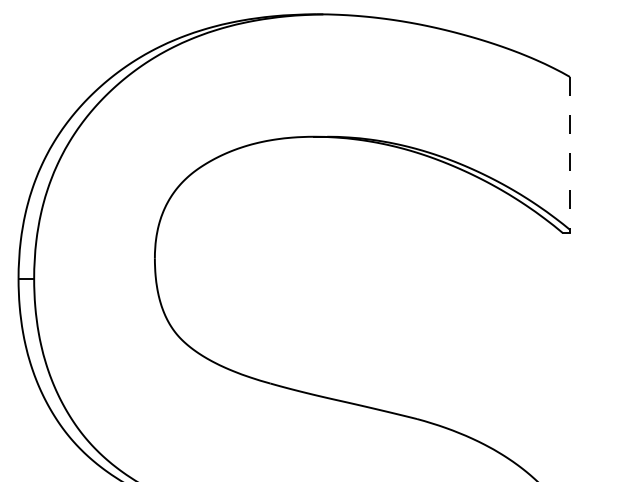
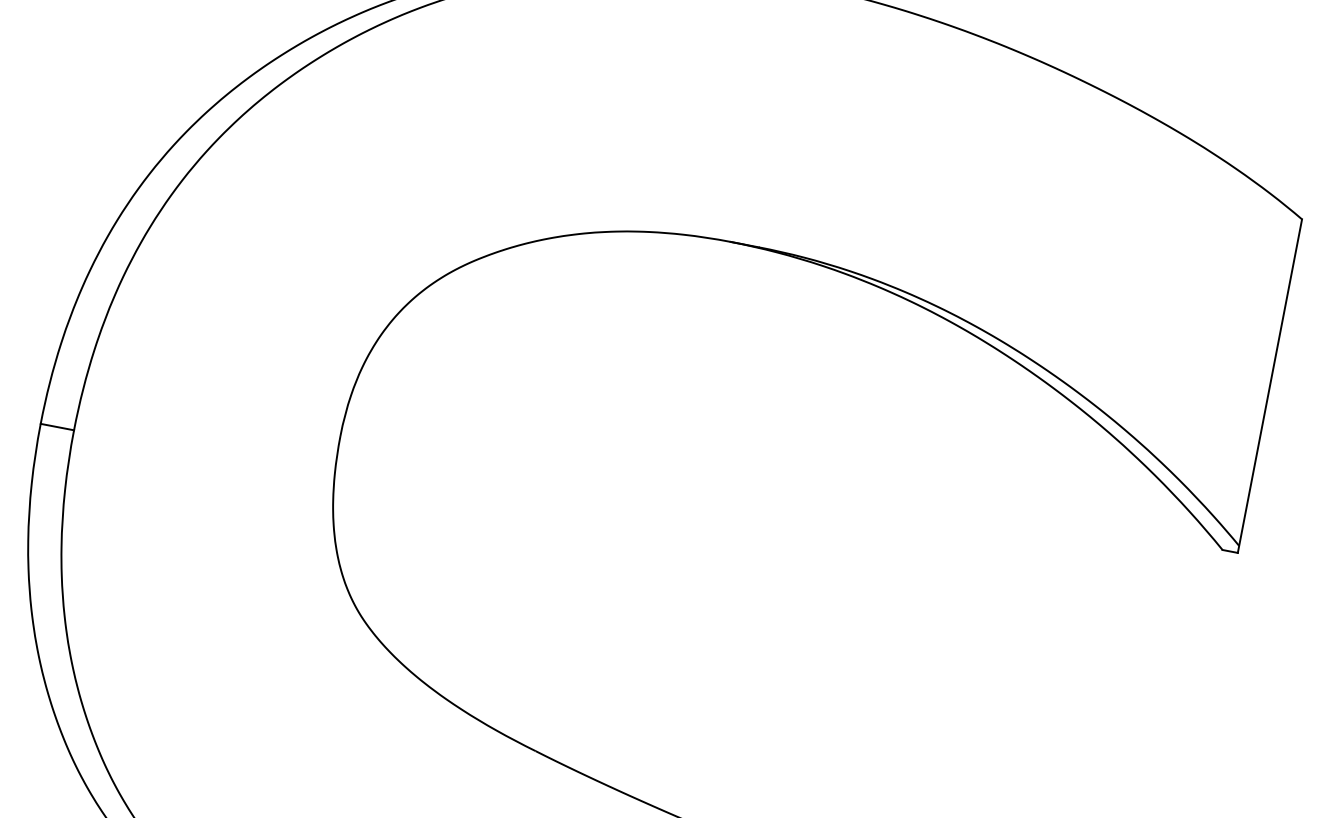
line: (569, 155) -> (1268, 386), dashed -> solid

